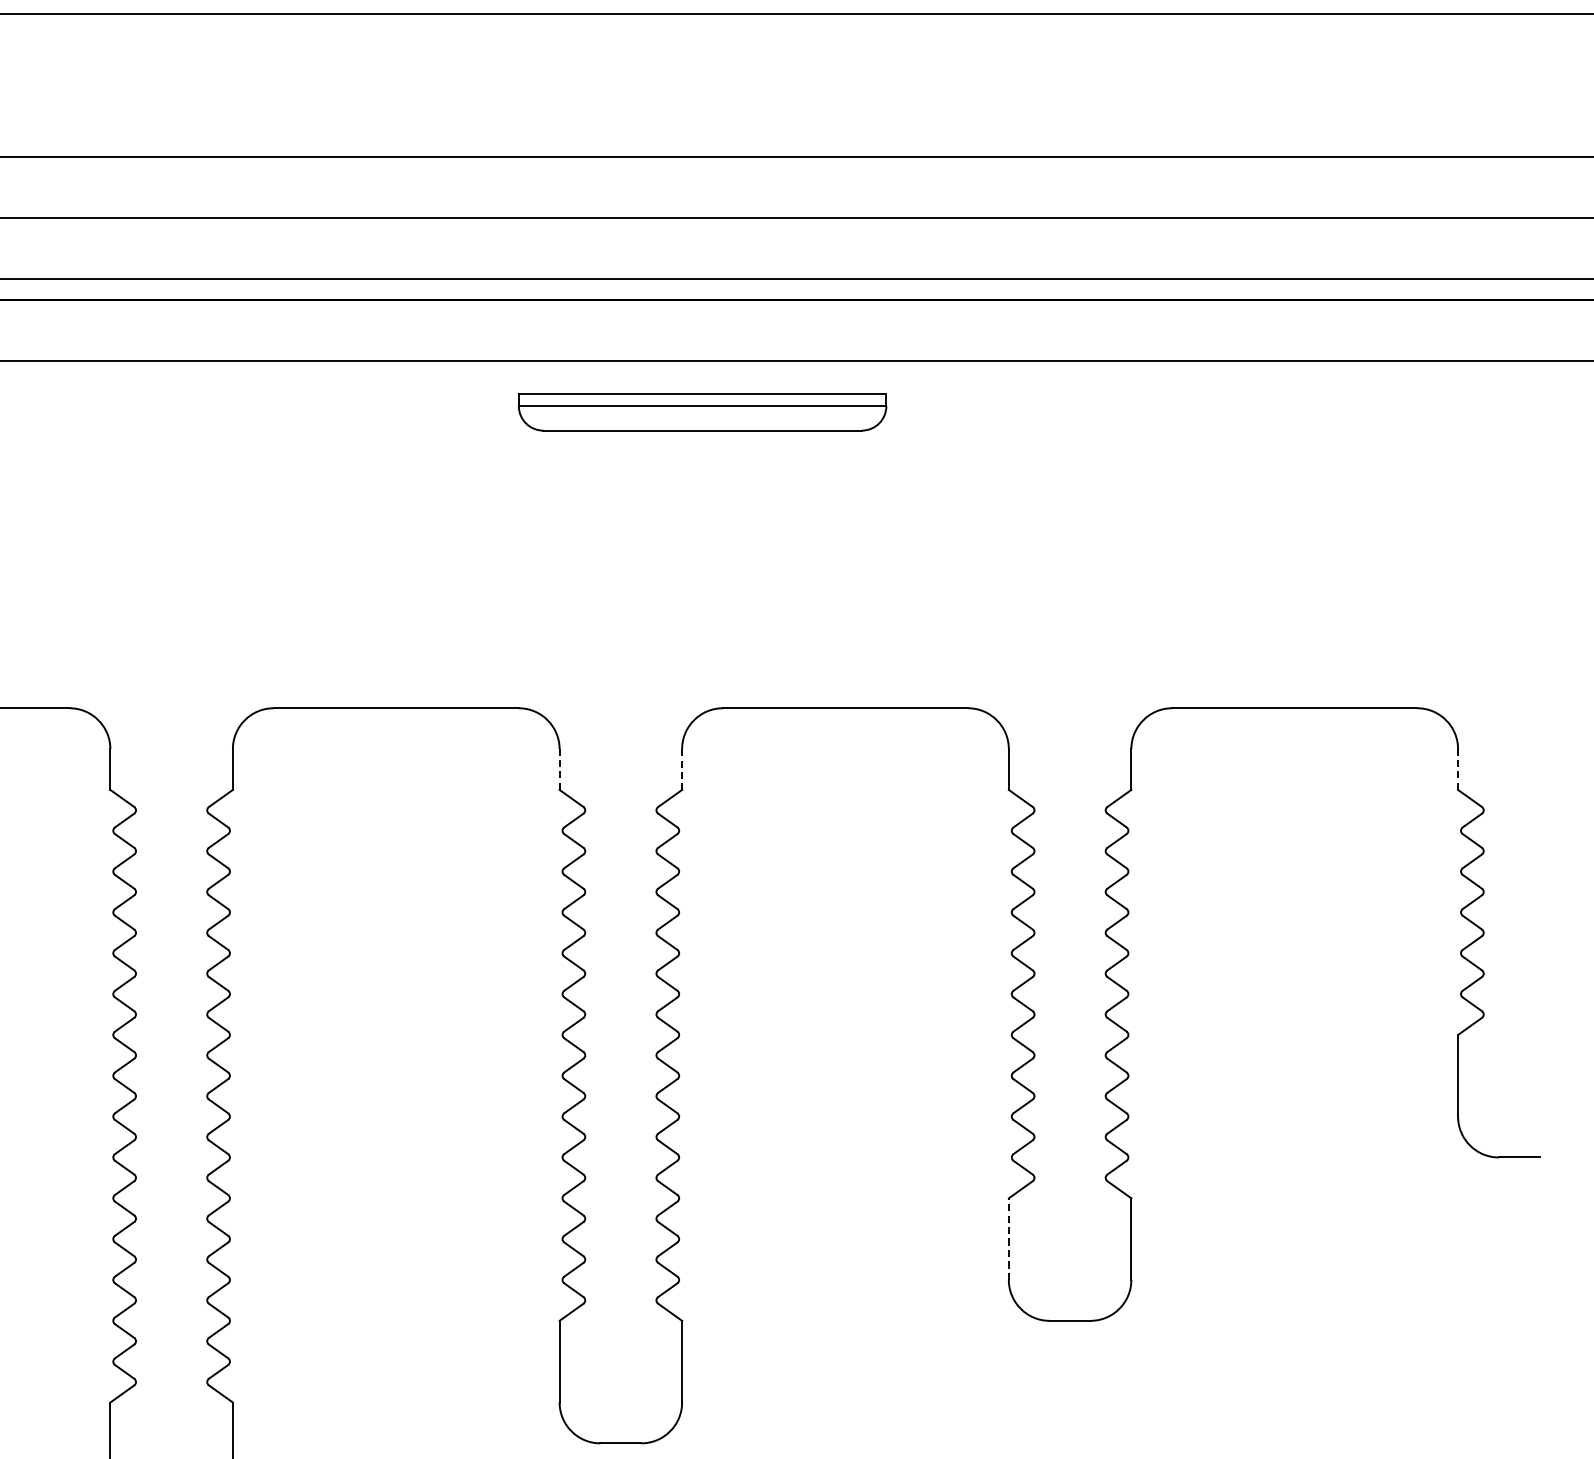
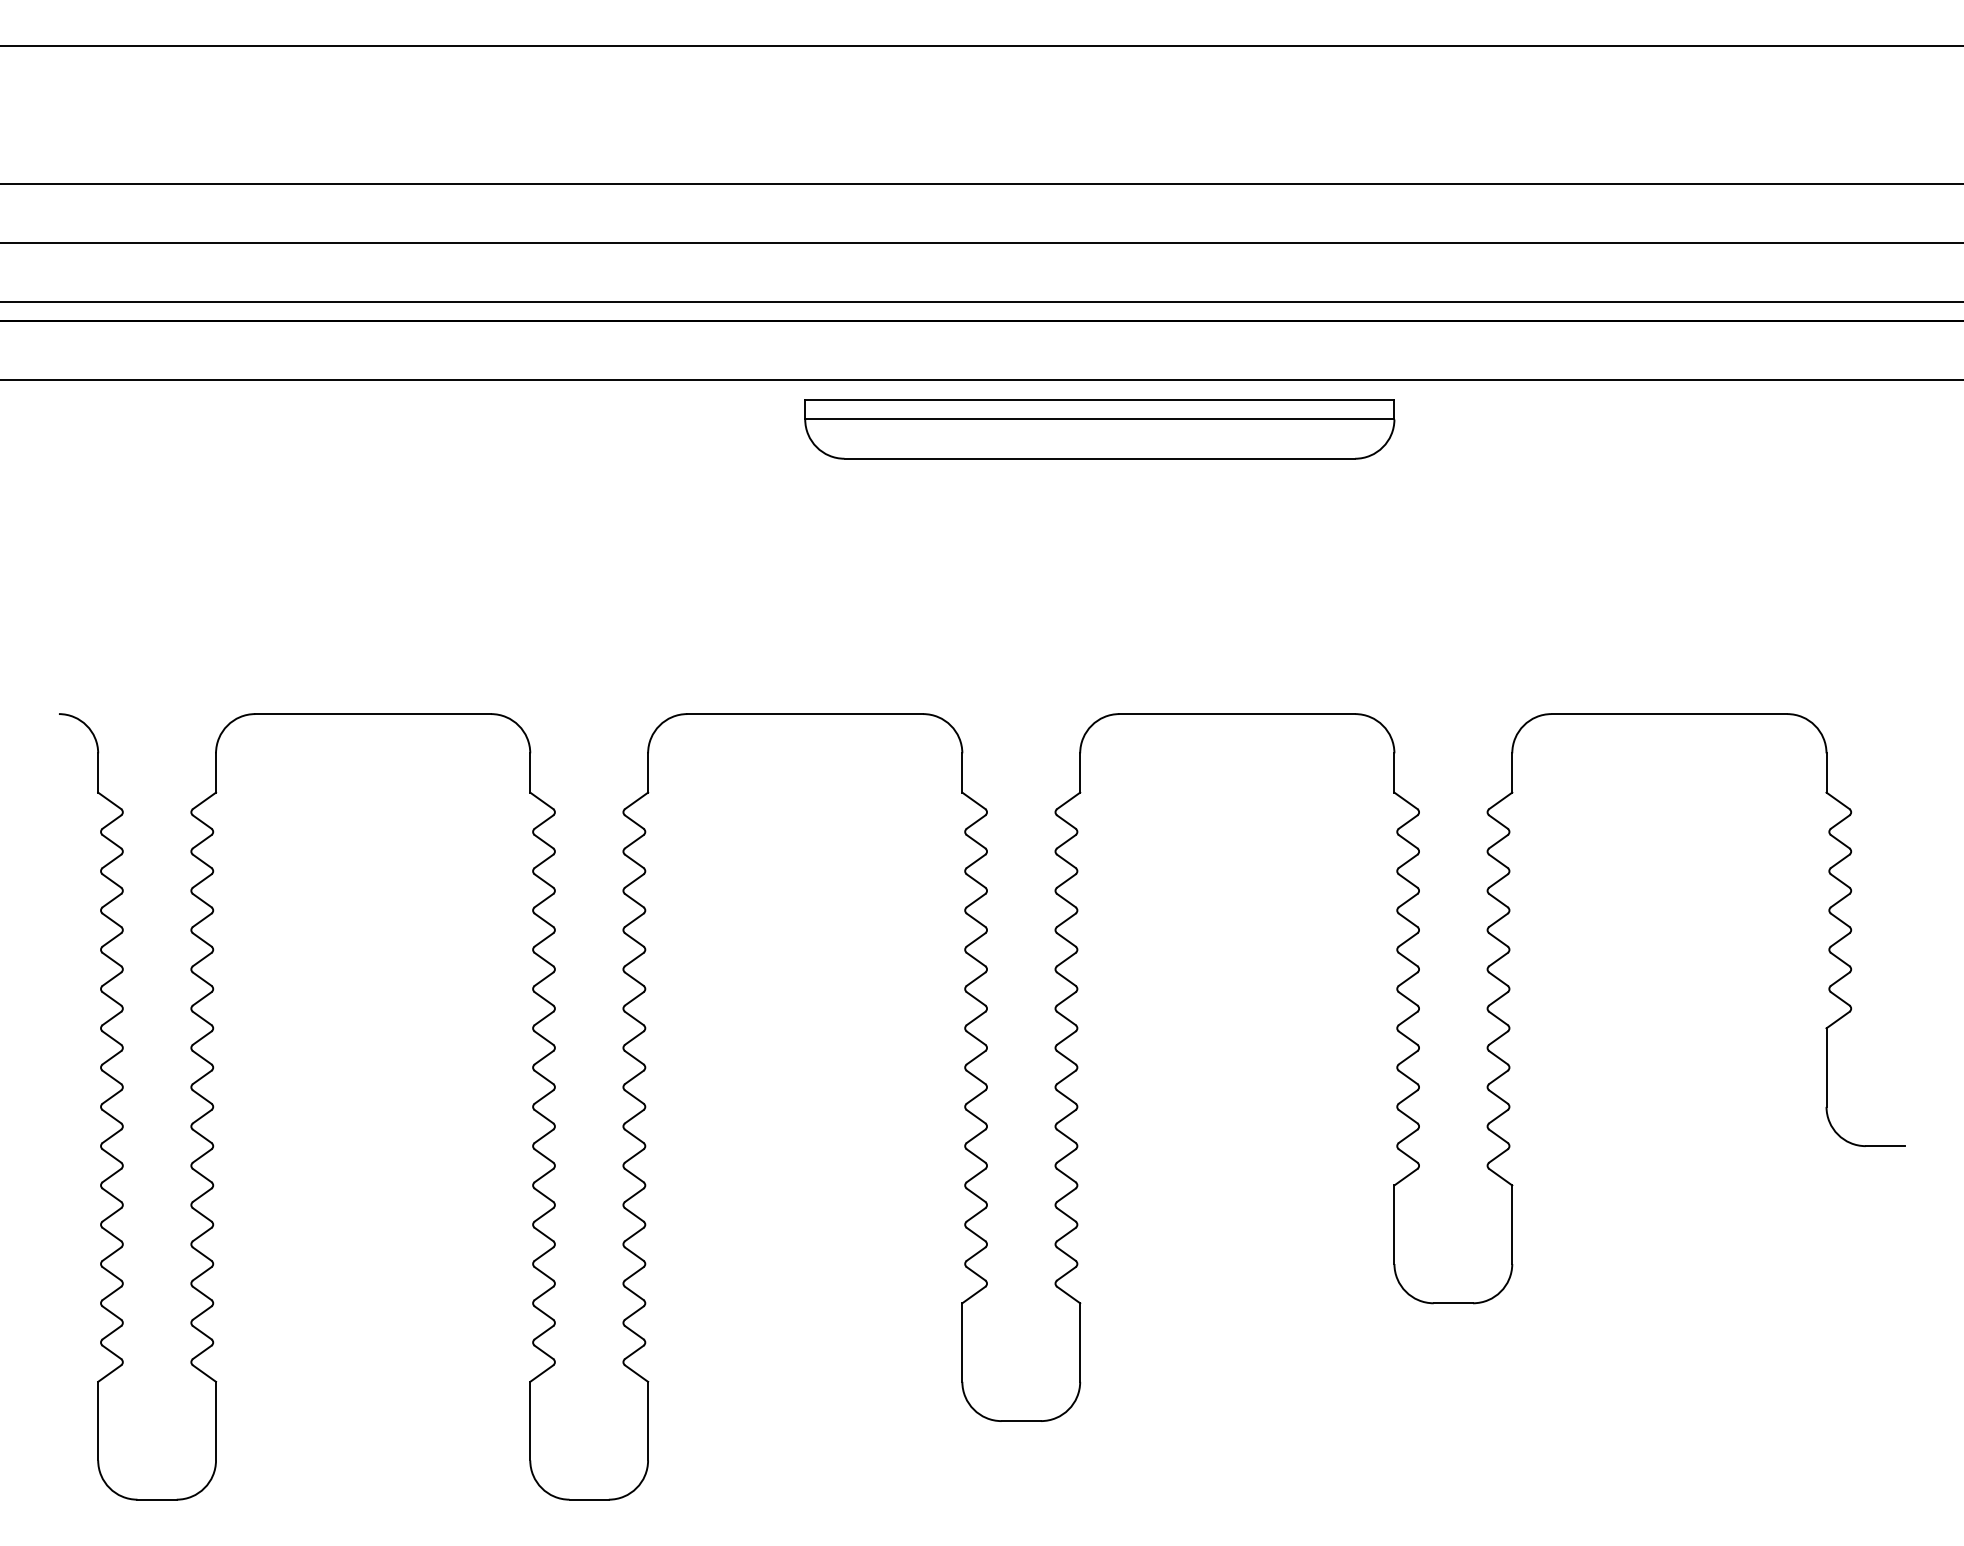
part: (702, 412) -> (1099, 429), size x1.67
line: (559, 770) -> (962, 773), dashed -> solid
line: (682, 770) -> (1080, 773), dashed -> solid
line: (1458, 770) -> (1826, 773), dashed -> solid
line: (1008, 1238) -> (1394, 1224), dashed -> solid

